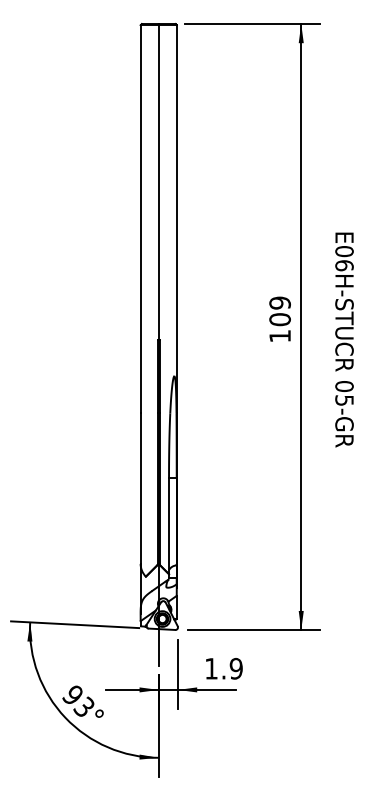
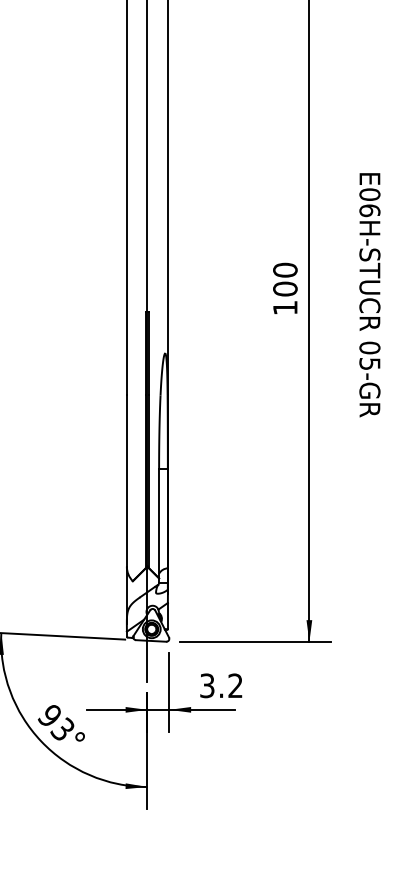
text: (279, 302) -> (284, 269), 109 -> 100
text: (344, 339) -> (369, 294), moved
text: (223, 668) -> (221, 685), 1.9 -> 3.2

